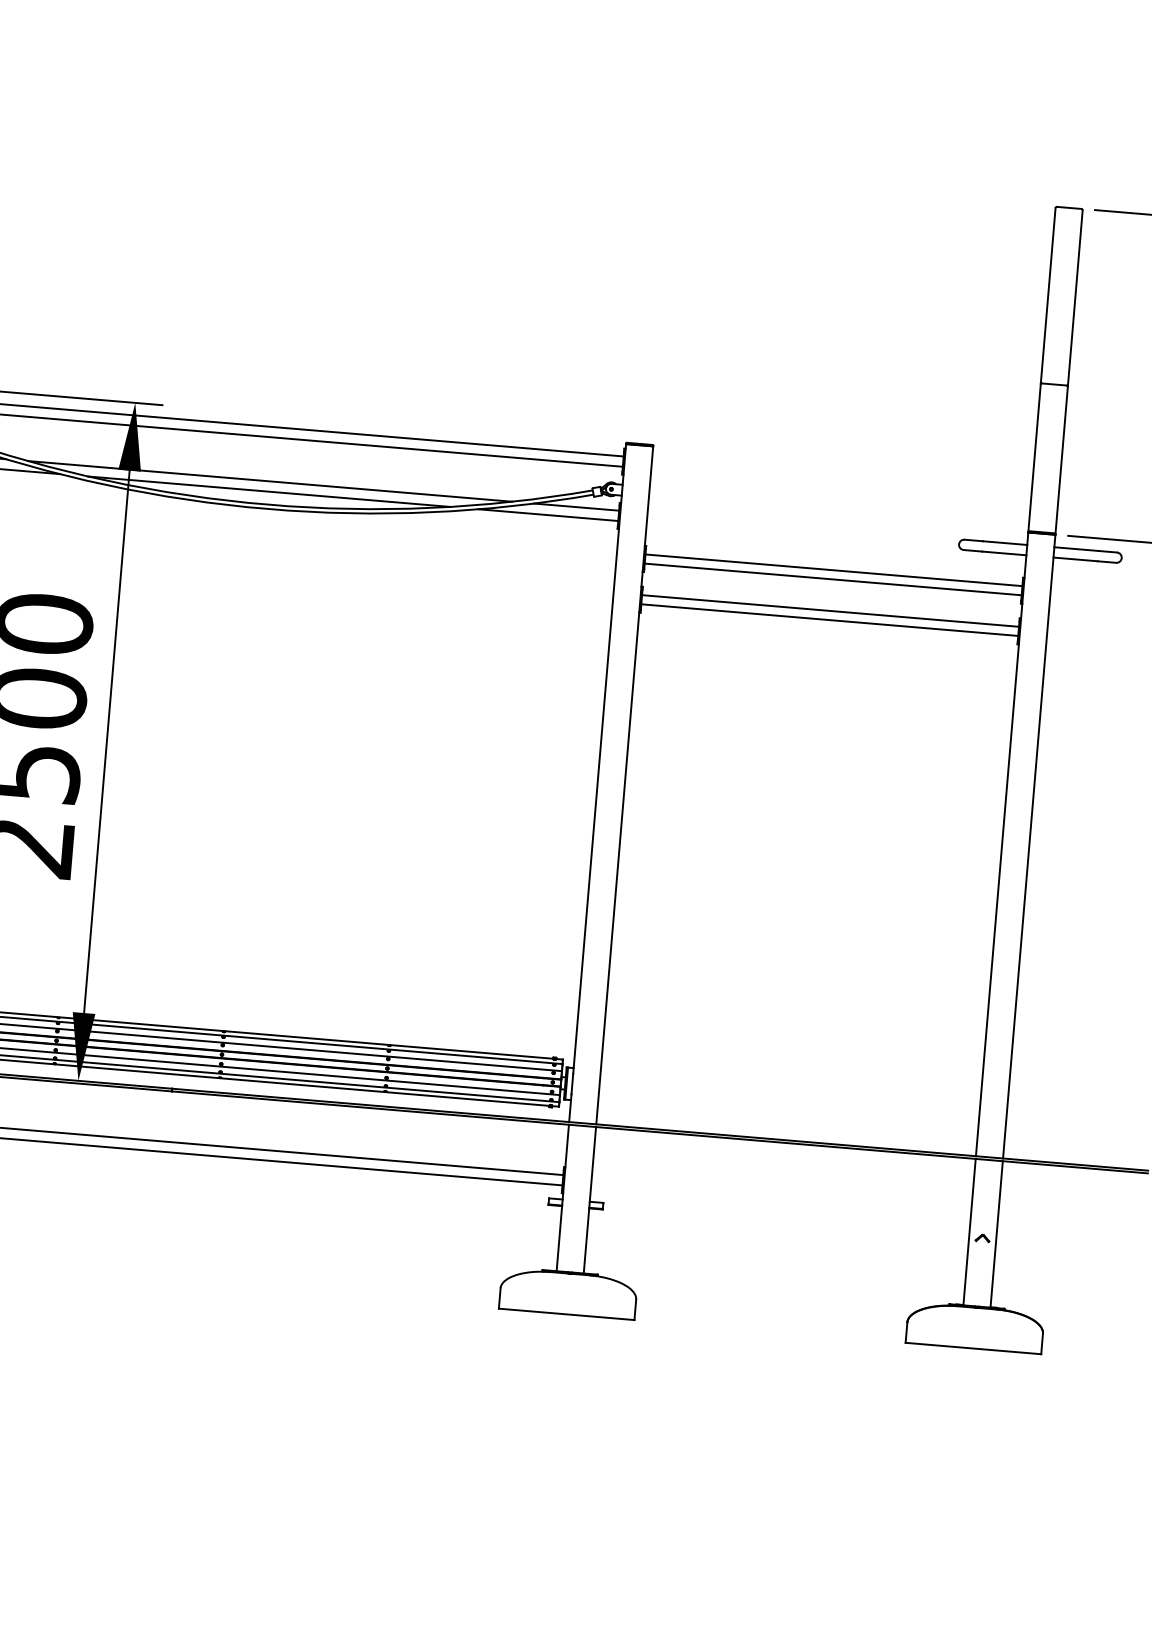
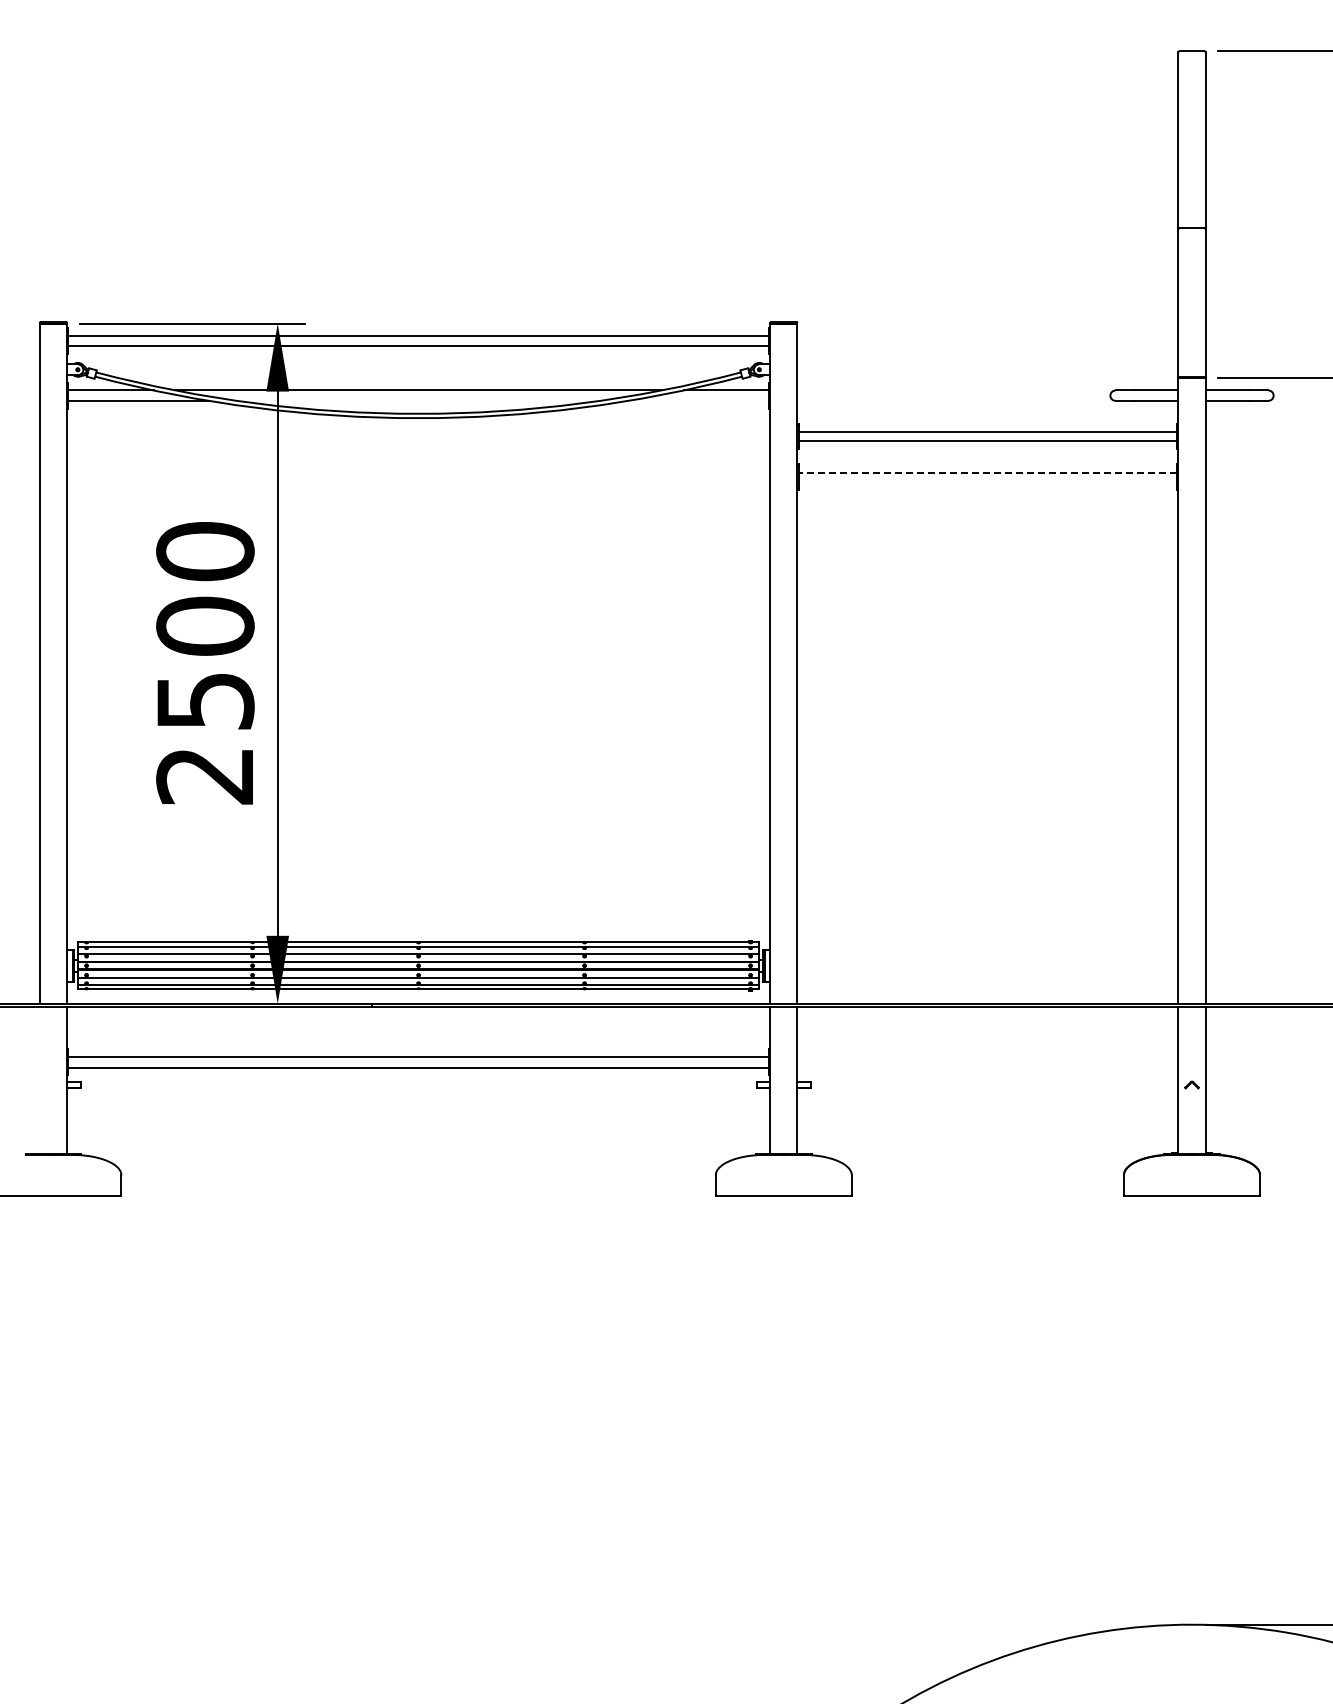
line: (269, 491) -> (418, 400), removed
line: (548, 514) -> (698, 400), removed
line: (830, 610) -> (987, 472), solid -> dashed
line: (829, 619) -> (987, 481), removed

